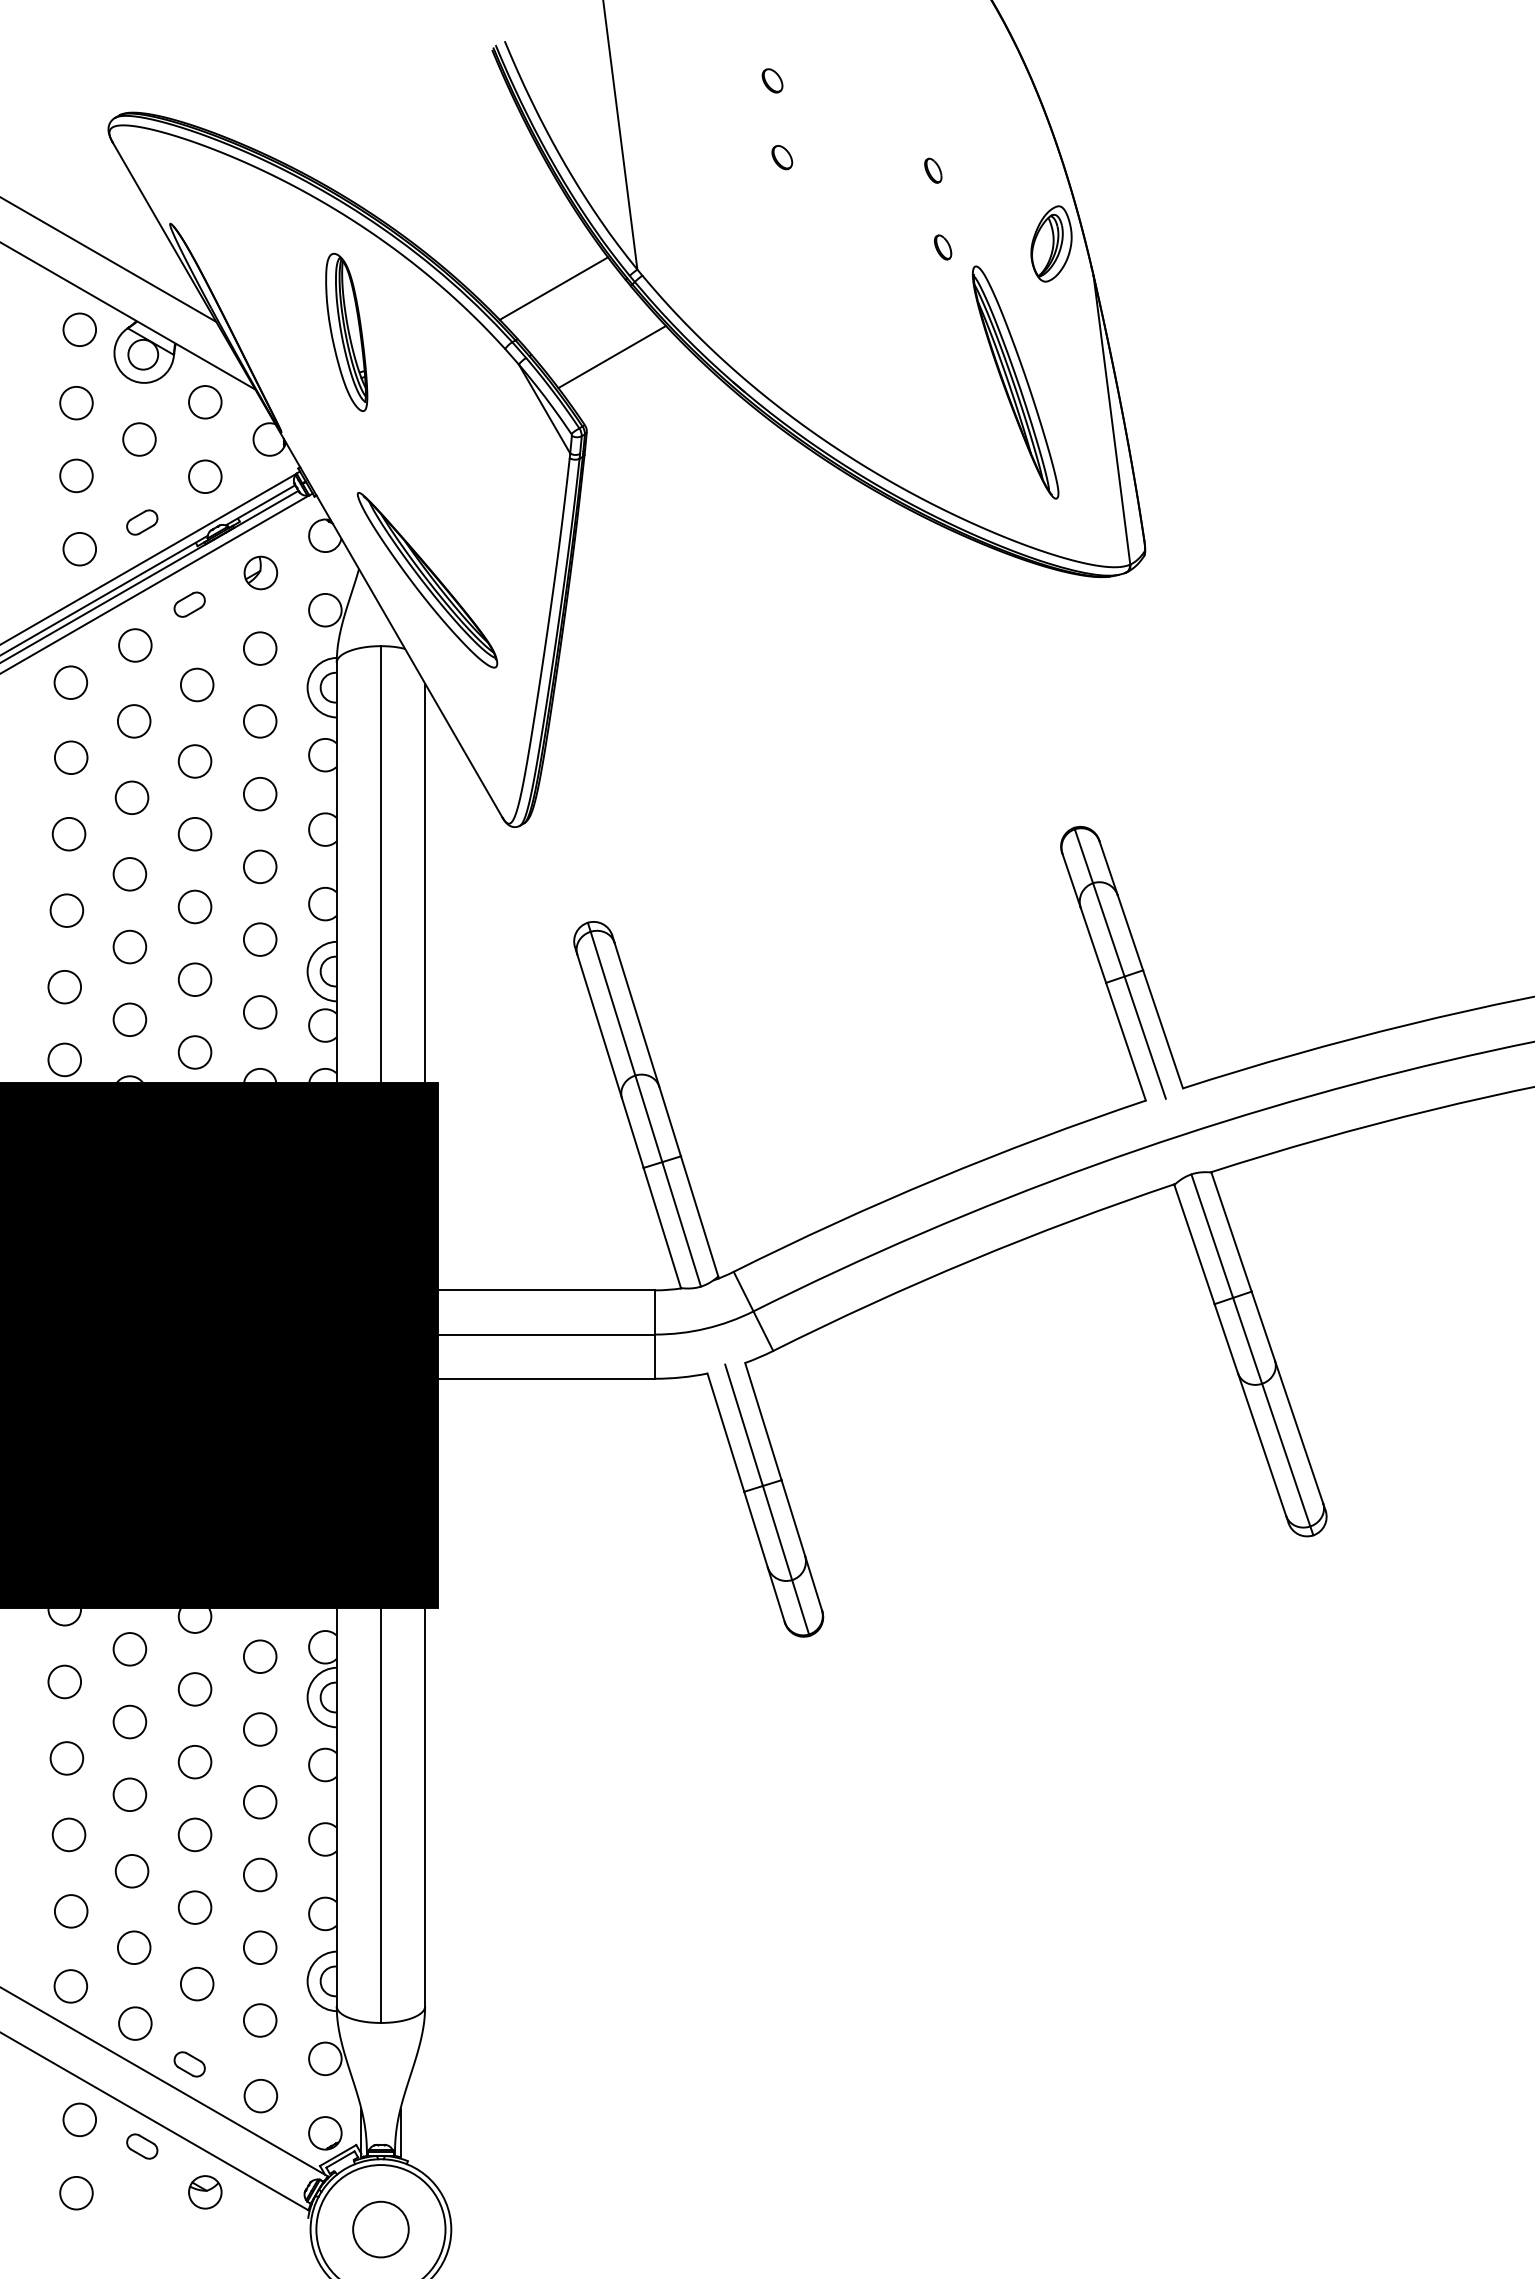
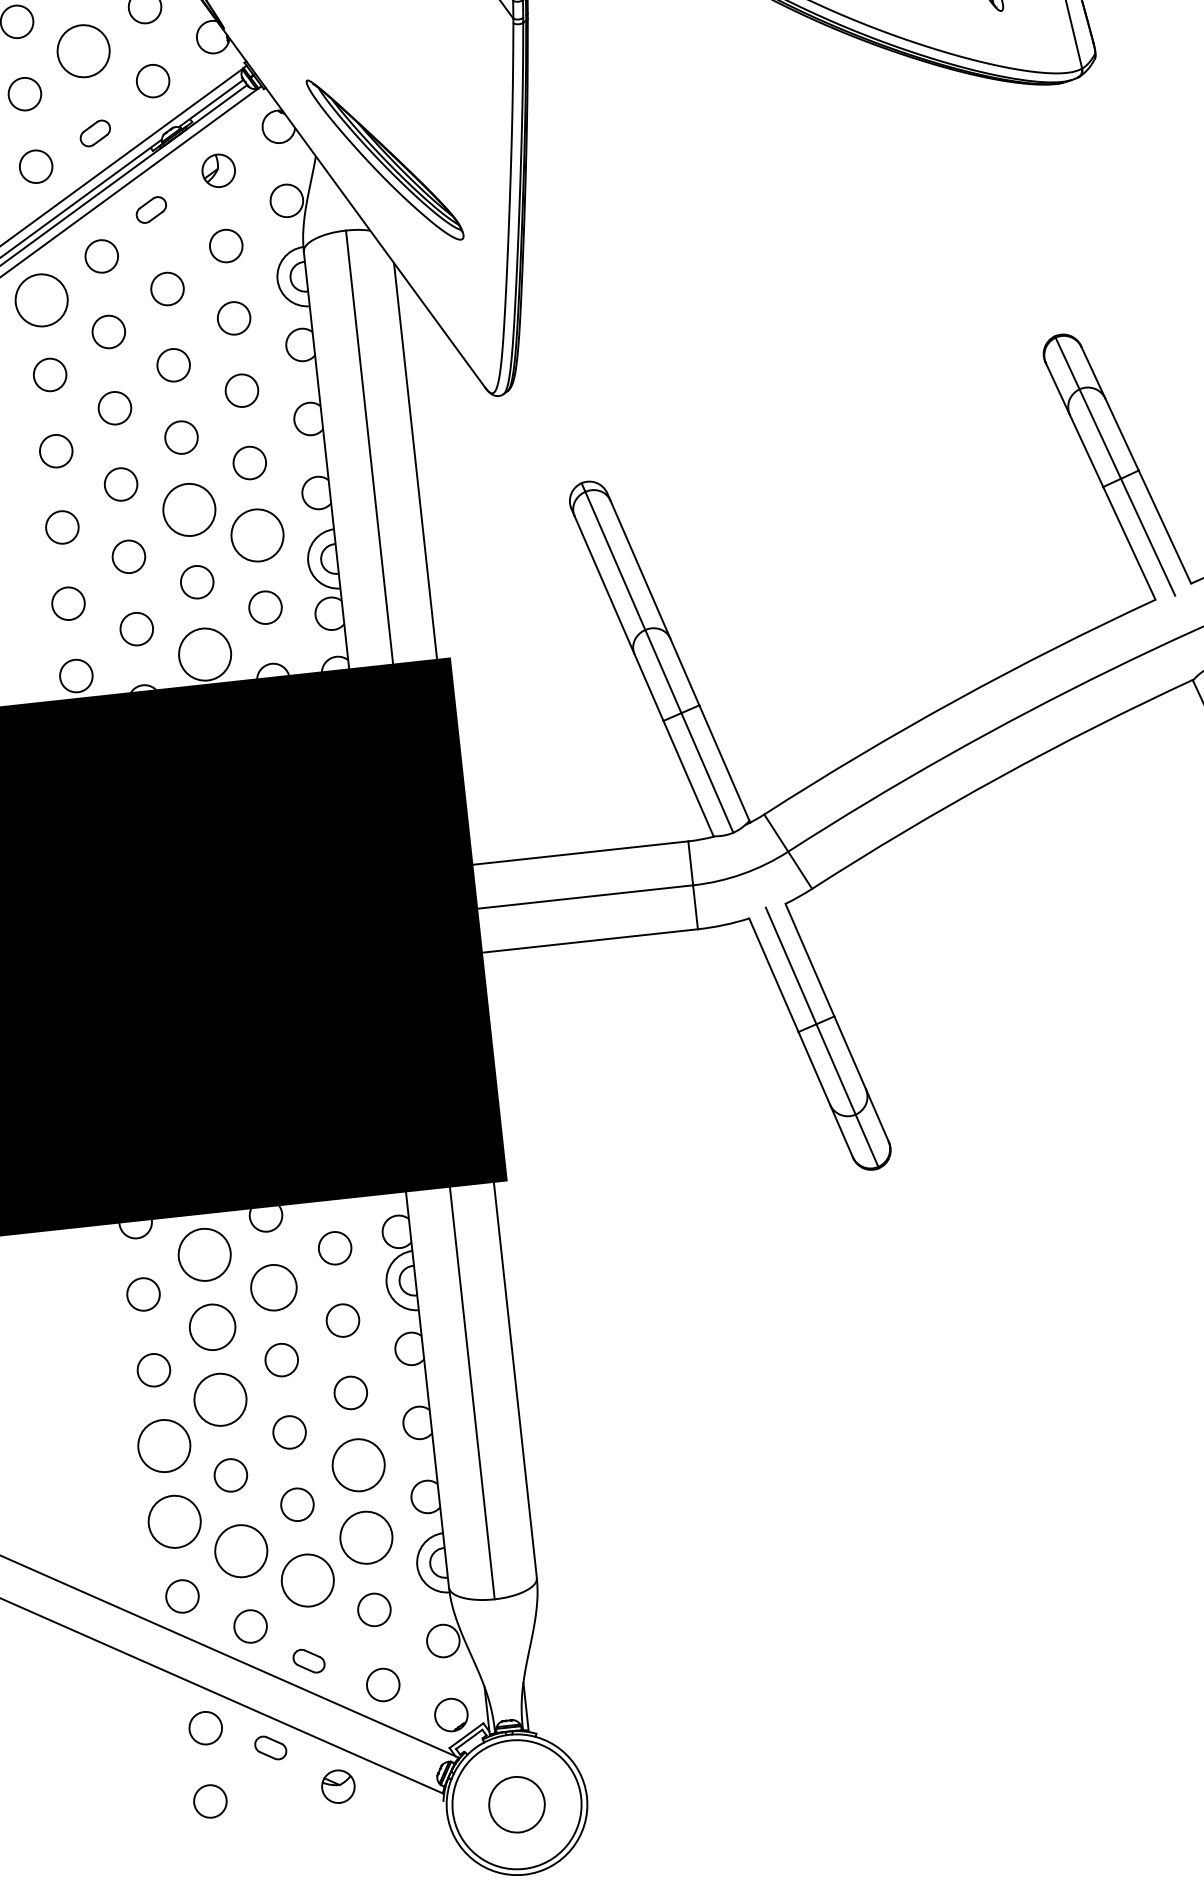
circle: (139, 439) -> (83, 51), size x1.6
circle: (70, 682) -> (41, 300), size x1.6
circle: (194, 906) -> (188, 509), size x1.6
circle: (260, 939) -> (257, 535), size x1.6
circle: (194, 1052) -> (204, 654), size x1.6
circle: (129, 1649) -> (204, 1255), size x1.6
circle: (194, 1689) -> (273, 1287), size x1.4
circle: (129, 1721) -> (212, 1326), size x1.4
circle: (129, 1794) -> (220, 1399), size x1.6
circle: (68, 1834) -> (163, 1445), size x1.6
circle: (259, 1874) -> (357, 1464), size x1.6
circle: (70, 1911) -> (174, 1522), size x1.6
circle: (133, 1947) -> (240, 1551), size x1.6
circle: (260, 1947) -> (366, 1537), size x1.6
circle: (196, 1983) -> (307, 1580), size x1.6

